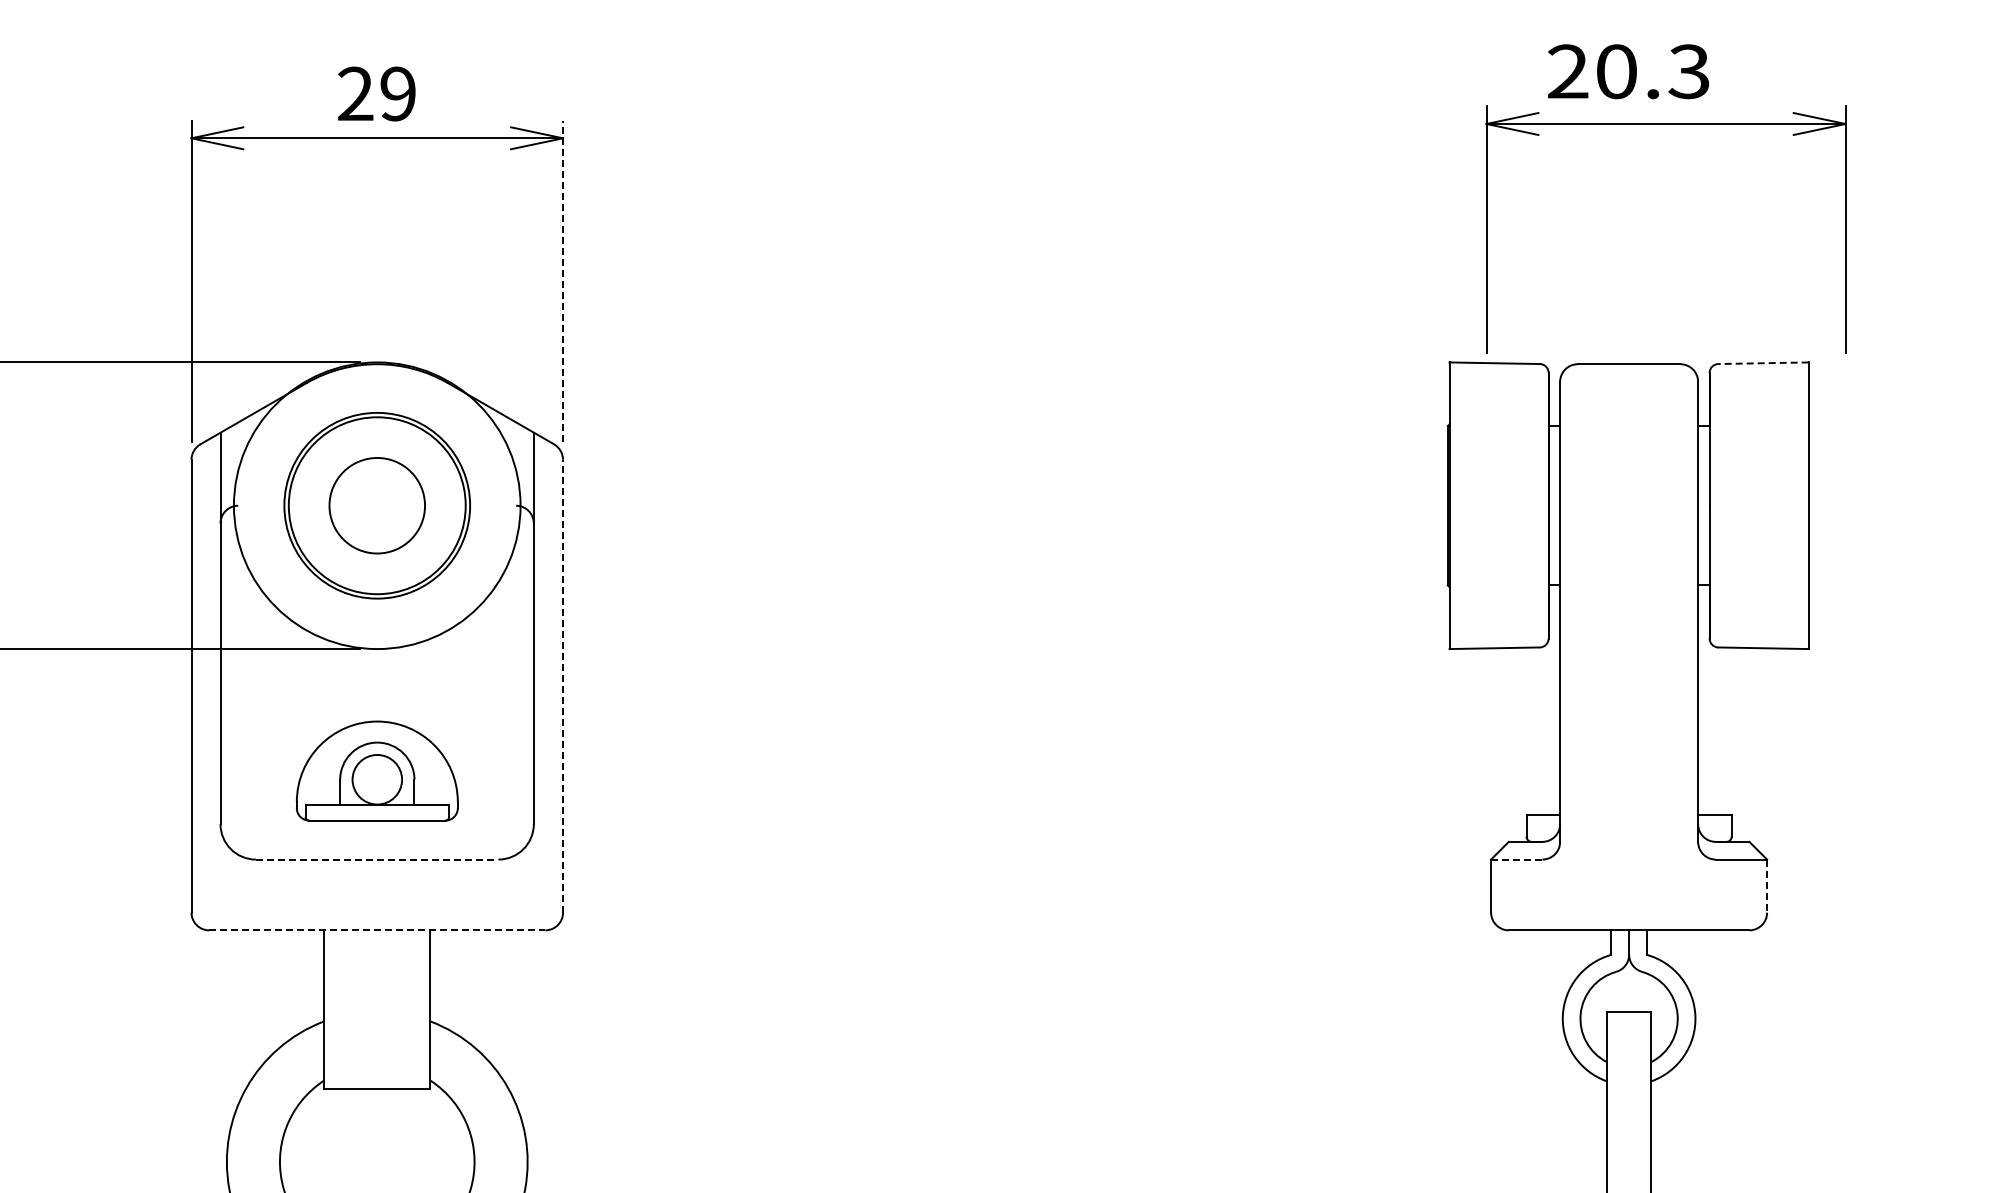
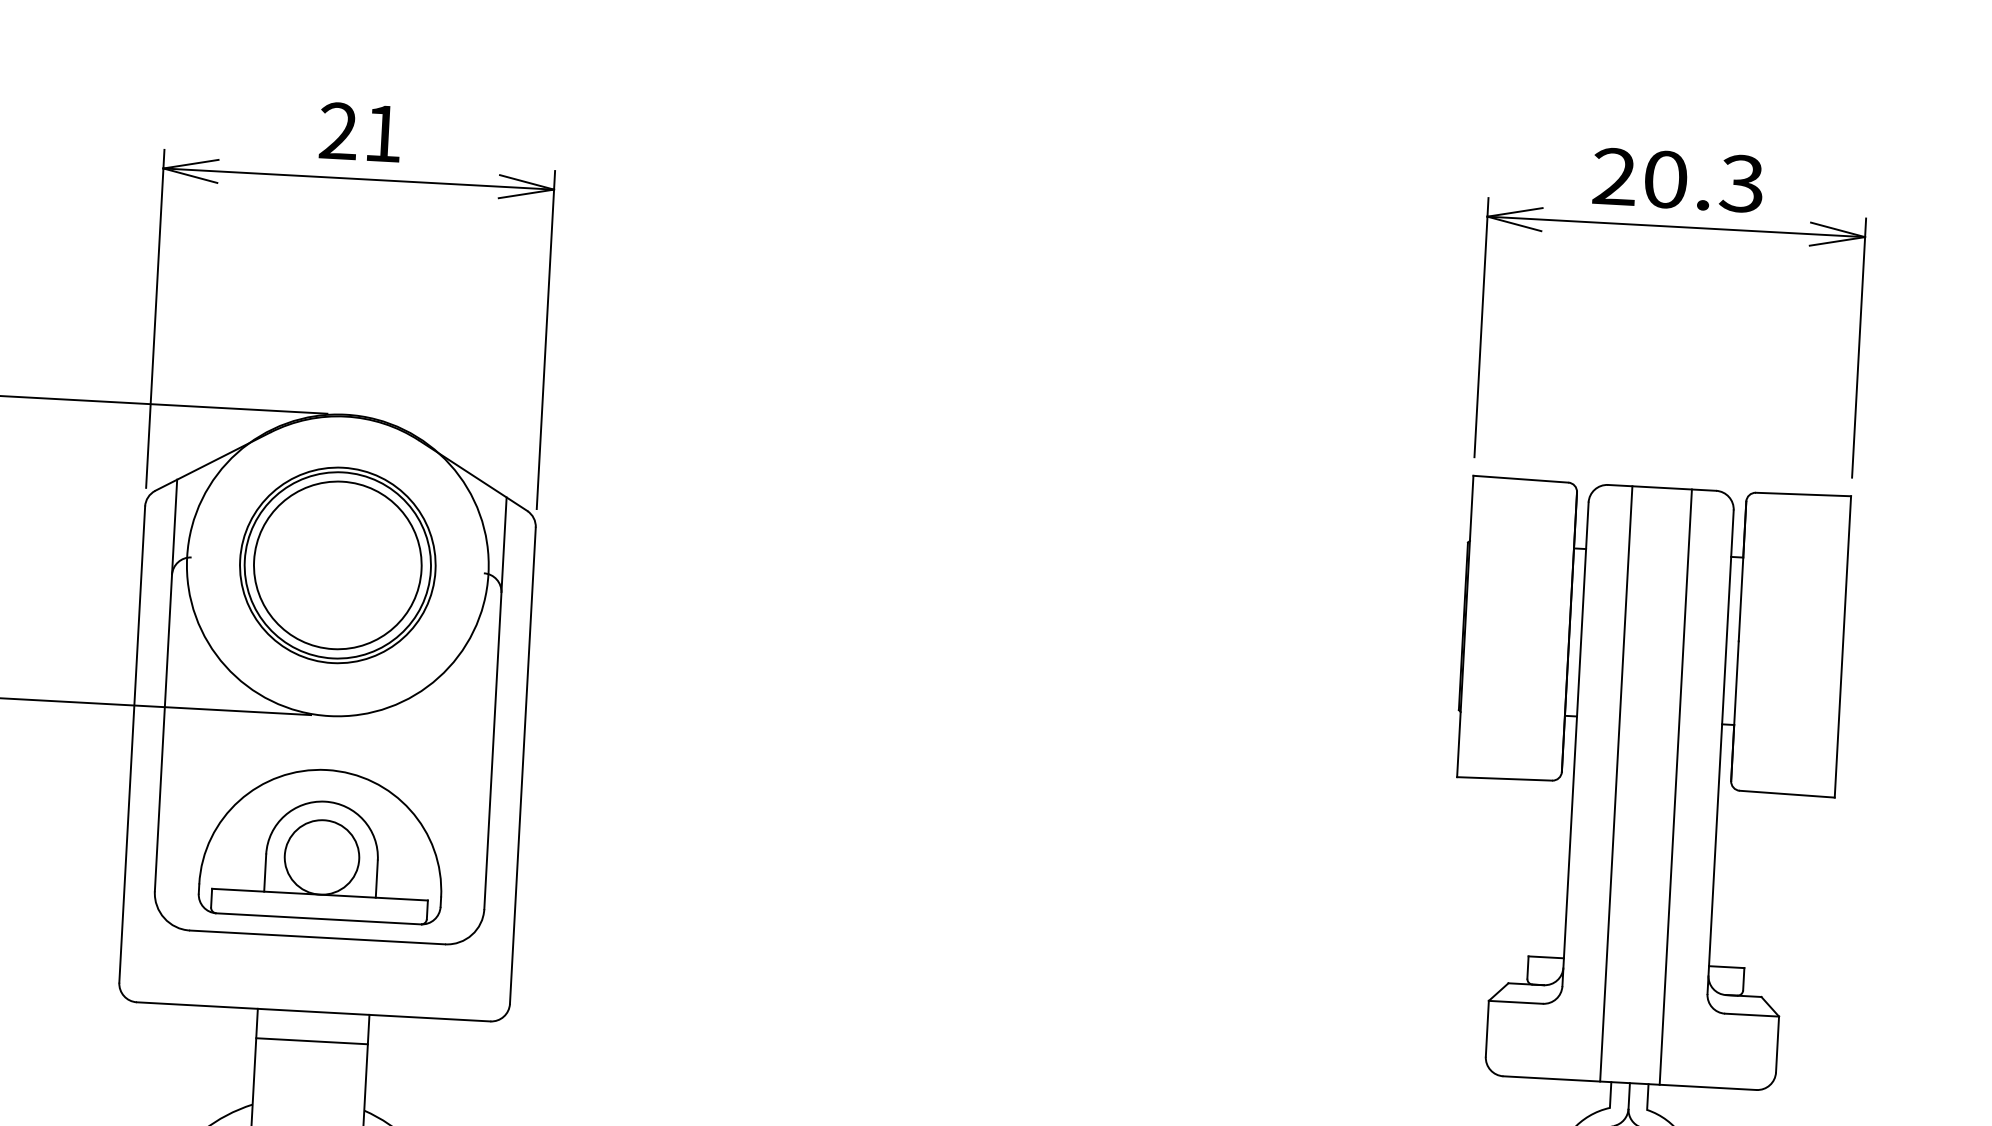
text: (397, 93) -> (382, 133), 29 -> 21
part: (1665, 124) -> (1675, 227), moved
line: (563, 281) -> (546, 340), dashed -> solid
line: (1762, 363) -> (1802, 494), dashed -> solid
circle: (376, 505) -> (337, 565), size x1.67
line: (1600, 647) -> (1615, 784), added
line: (1657, 647) -> (1675, 787), added
line: (563, 685) -> (523, 765), dashed -> solid
part: (377, 770) -> (323, 843), size x1.43
line: (377, 859) -> (317, 937), dashed -> solid
line: (1516, 859) -> (1515, 1002), dashed -> solid
line: (1767, 886) -> (1777, 1044), dashed -> solid
line: (377, 930) -> (313, 1012), dashed -> solid
line: (377, 958) -> (312, 1041), added

